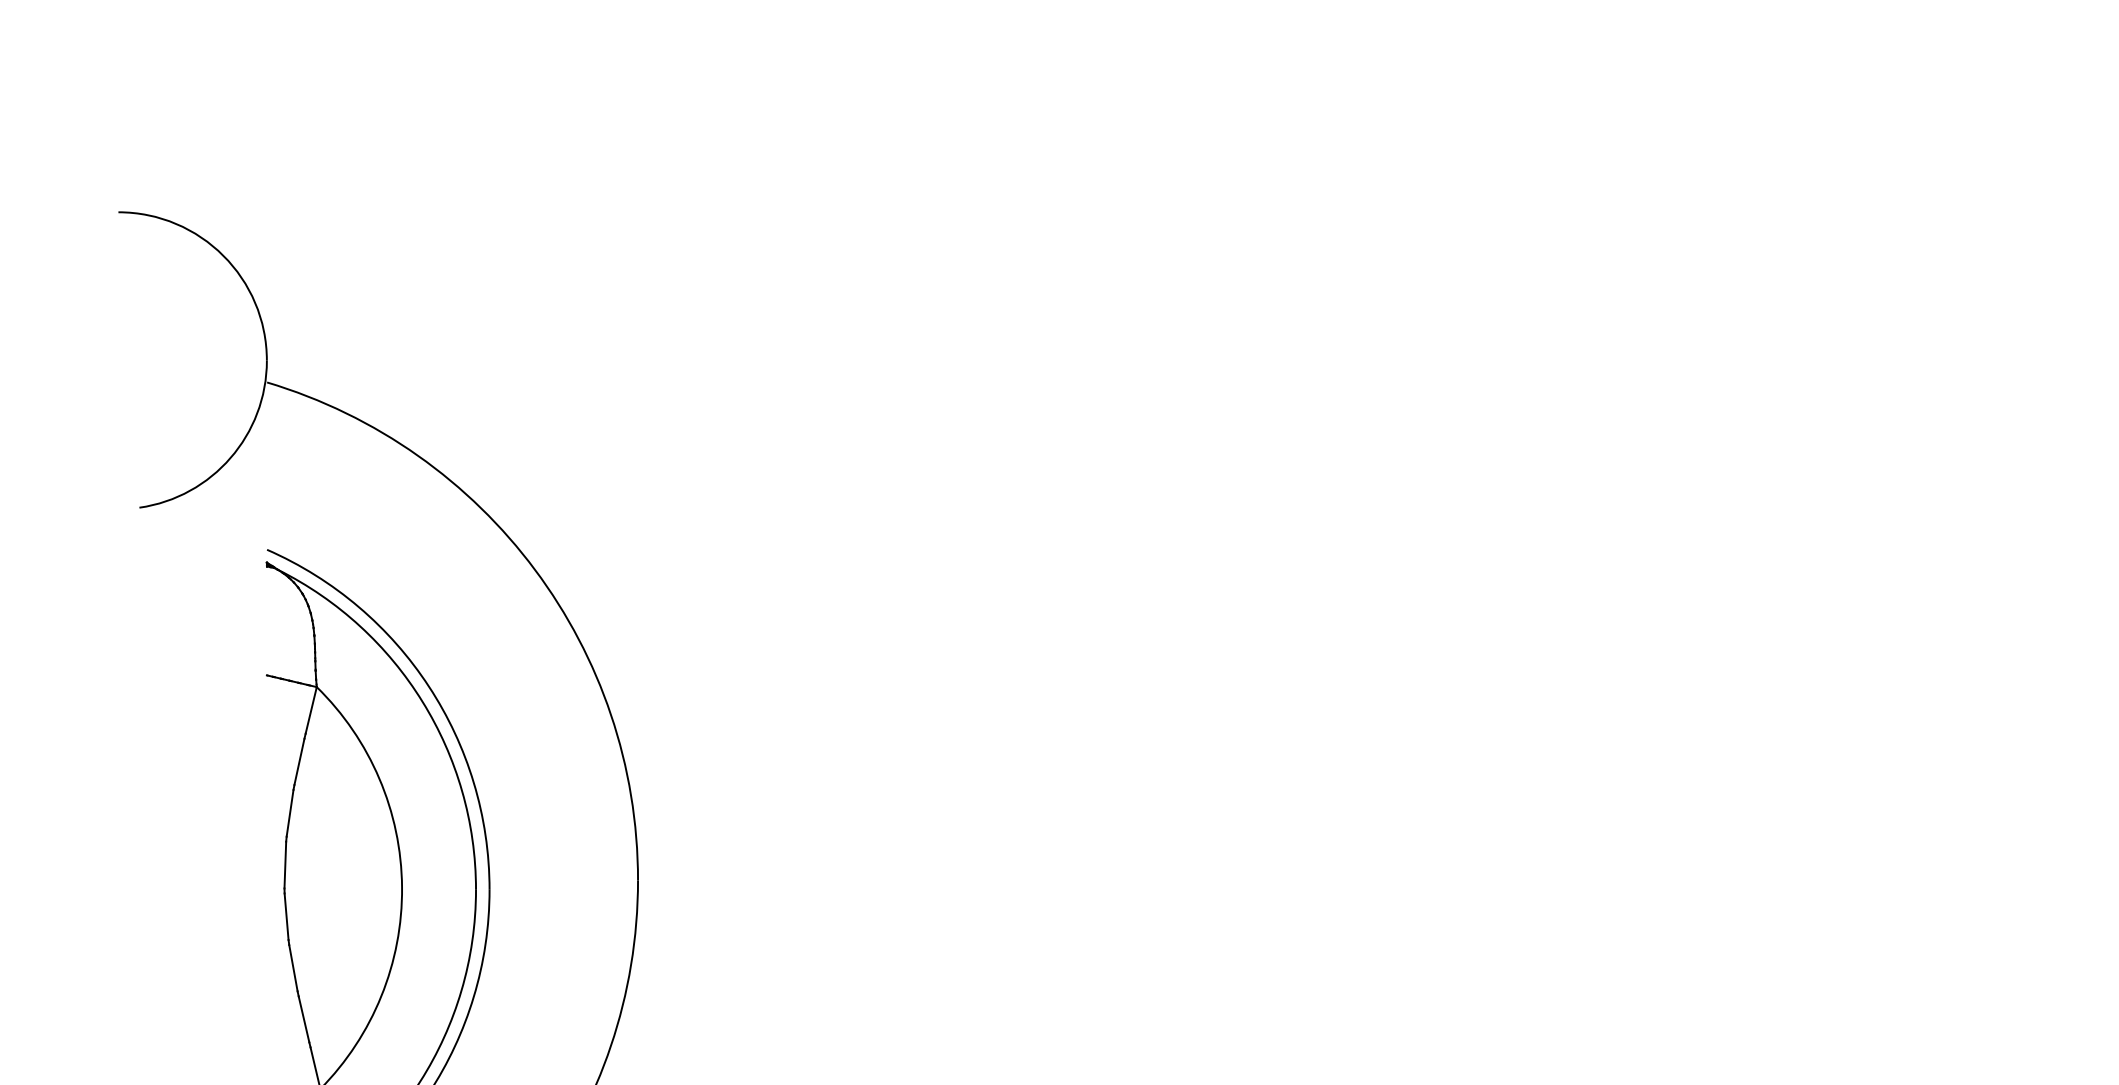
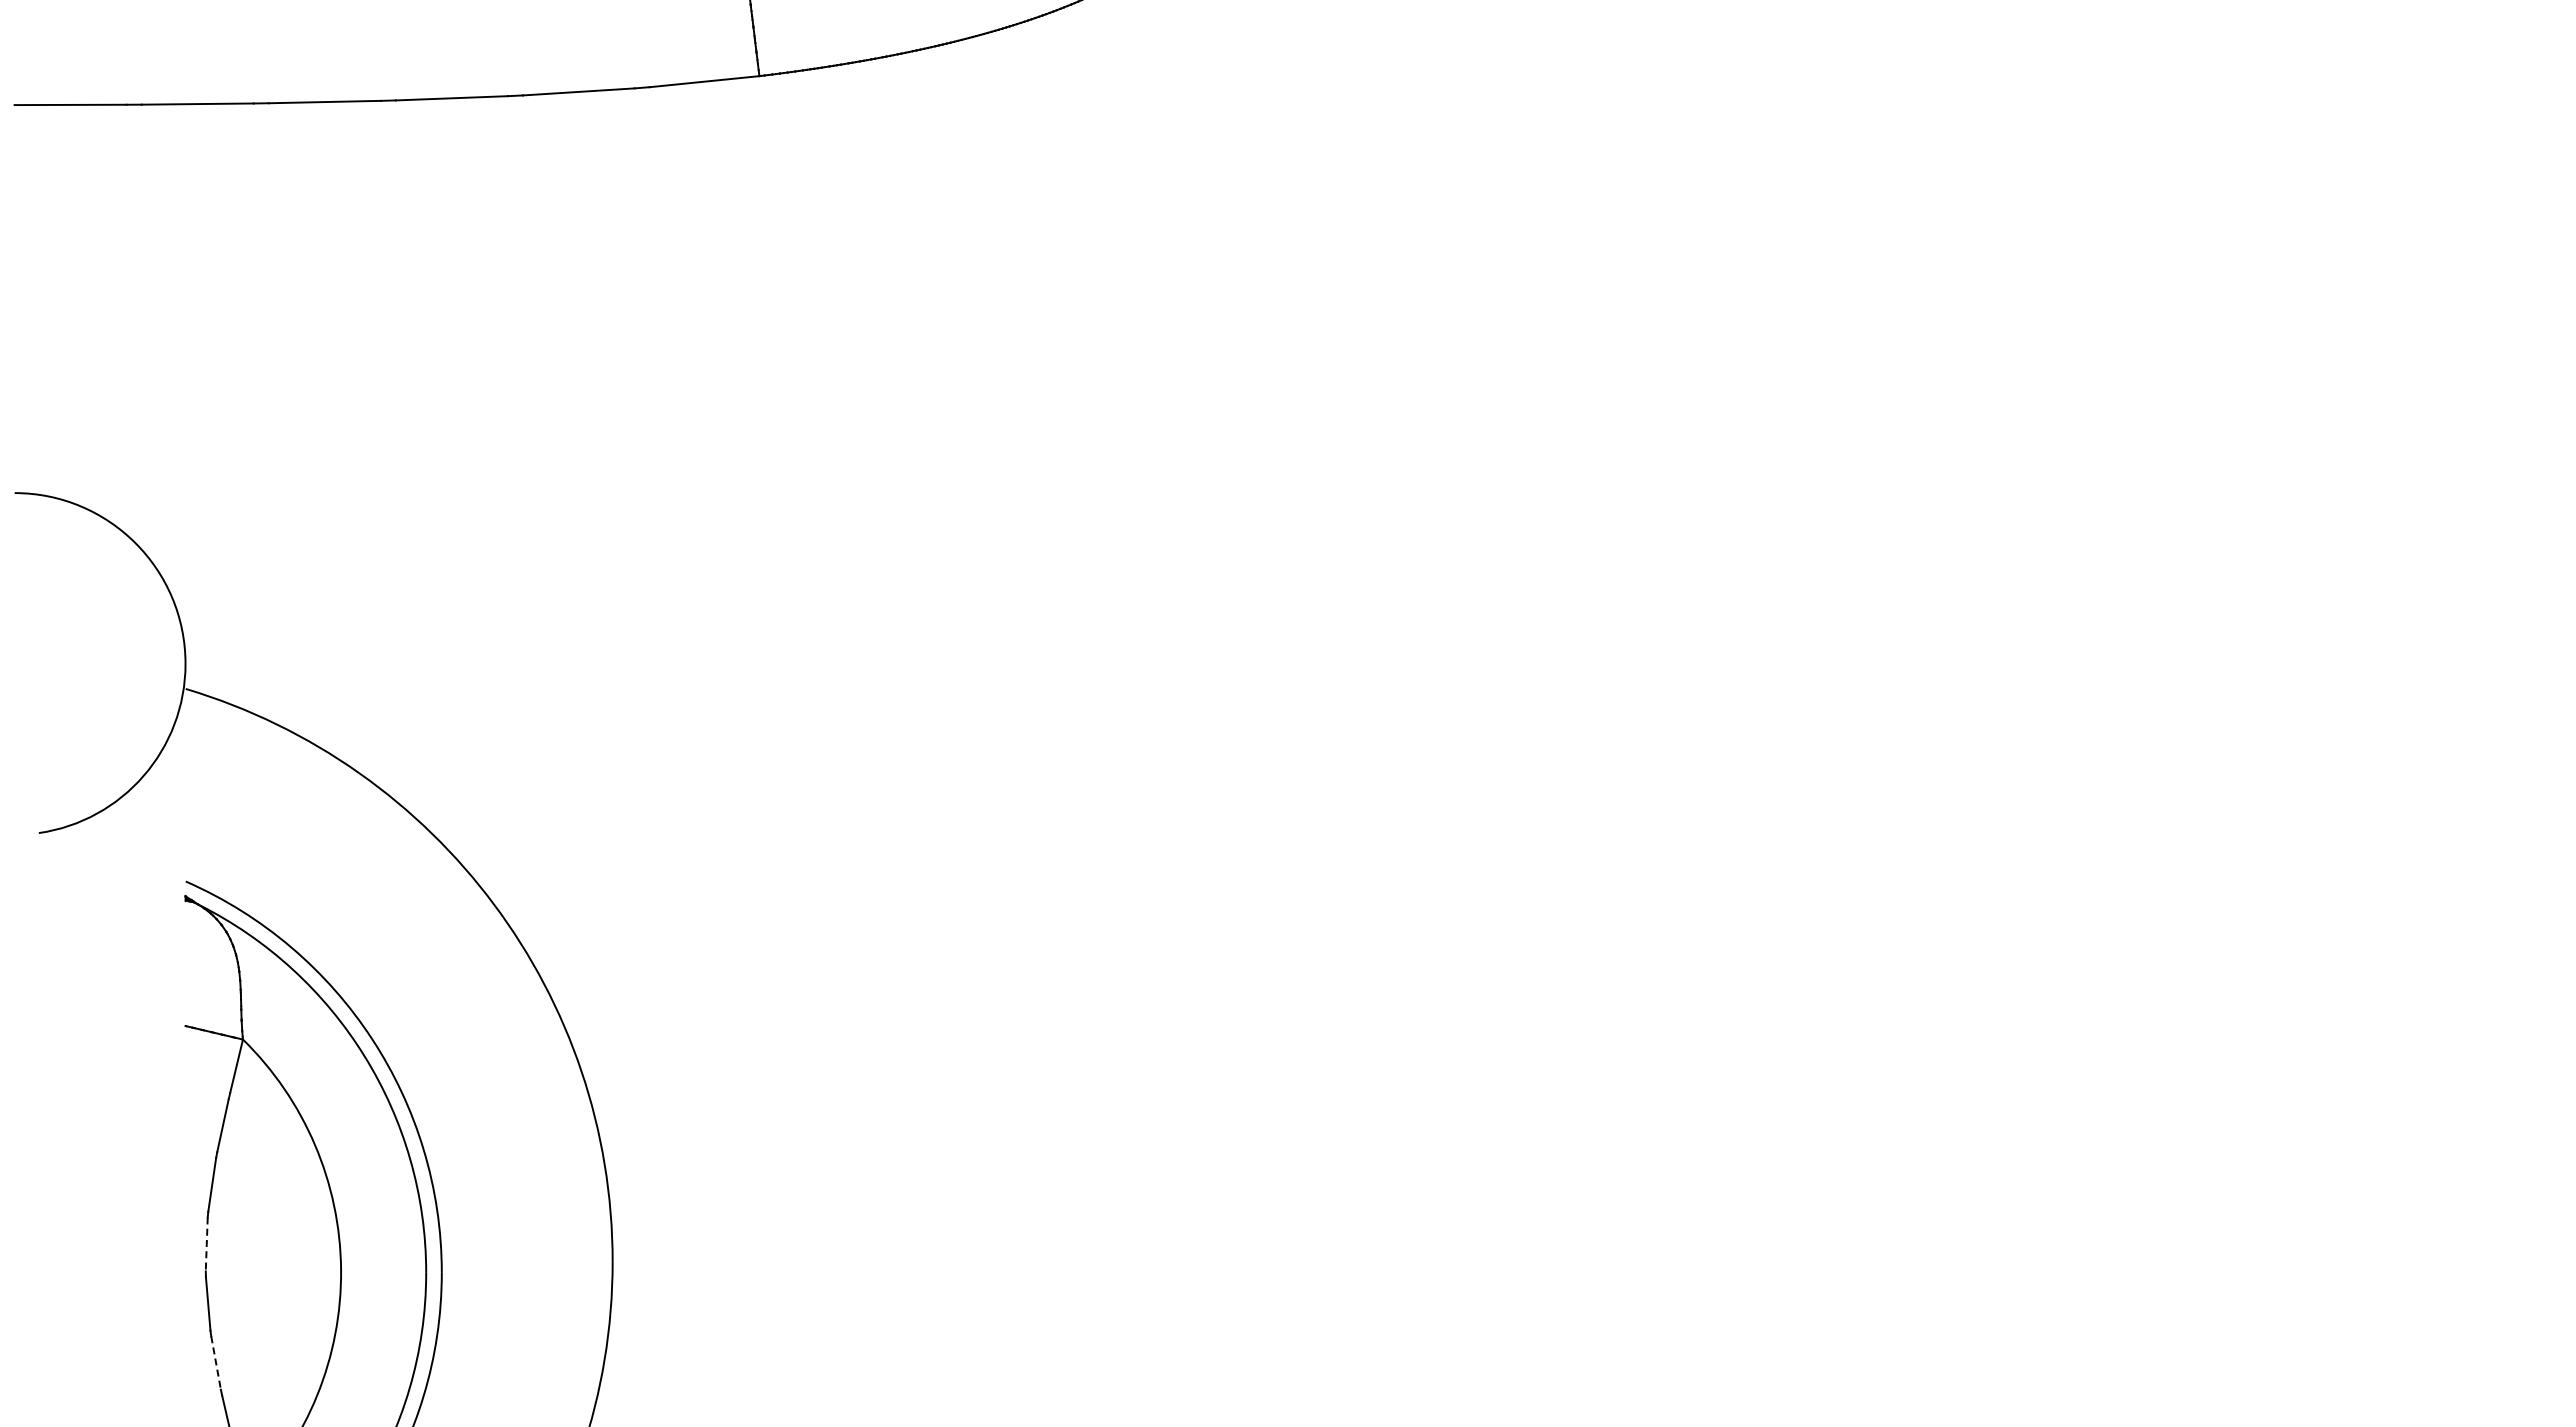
line: (285, 865) -> (206, 1244), solid -> dashed
line: (293, 968) -> (216, 1363), solid -> dashed

